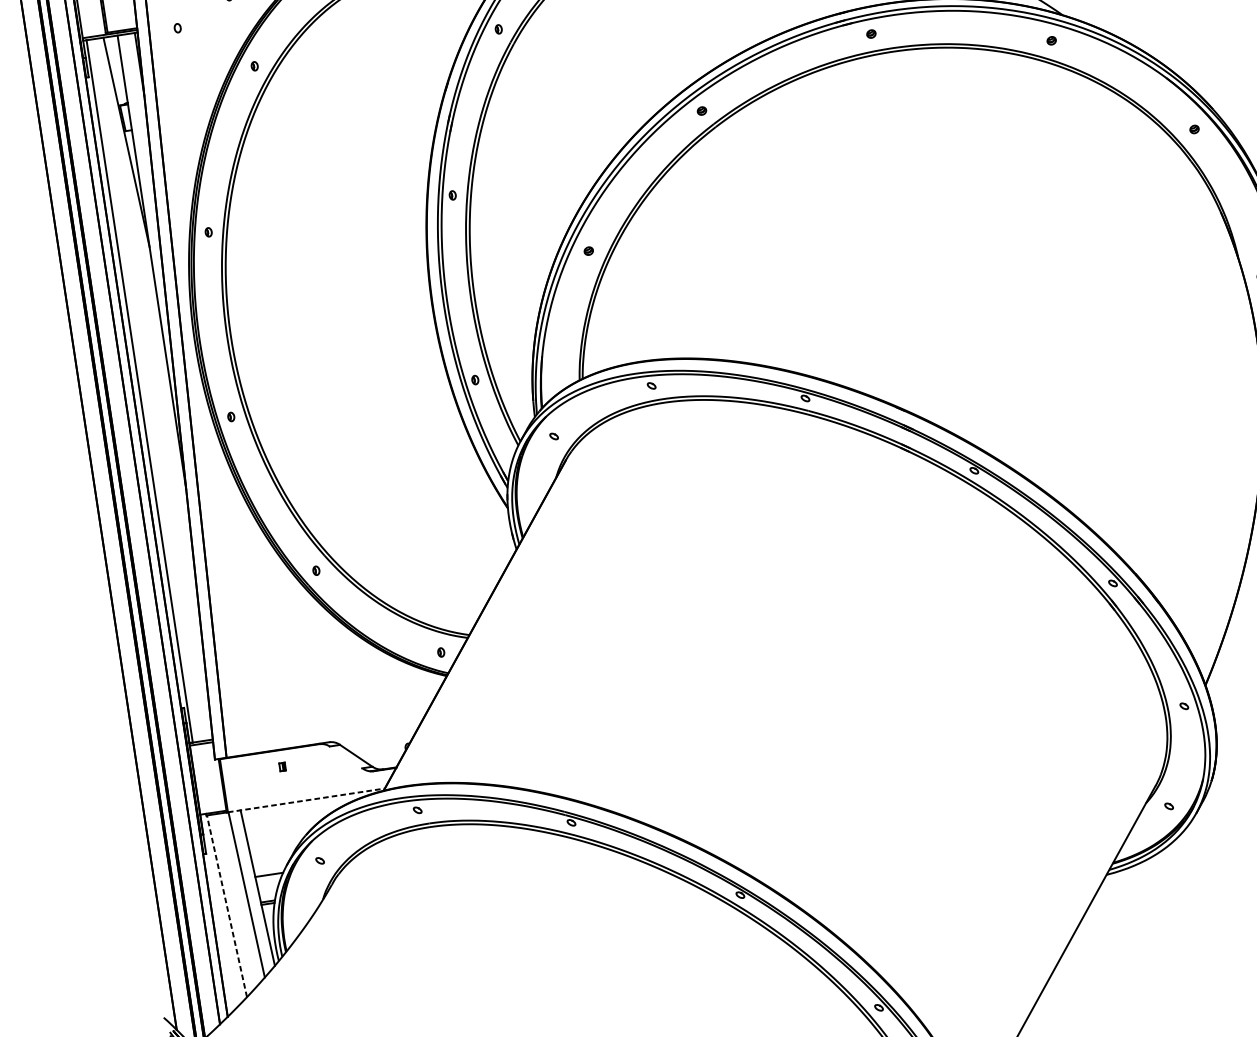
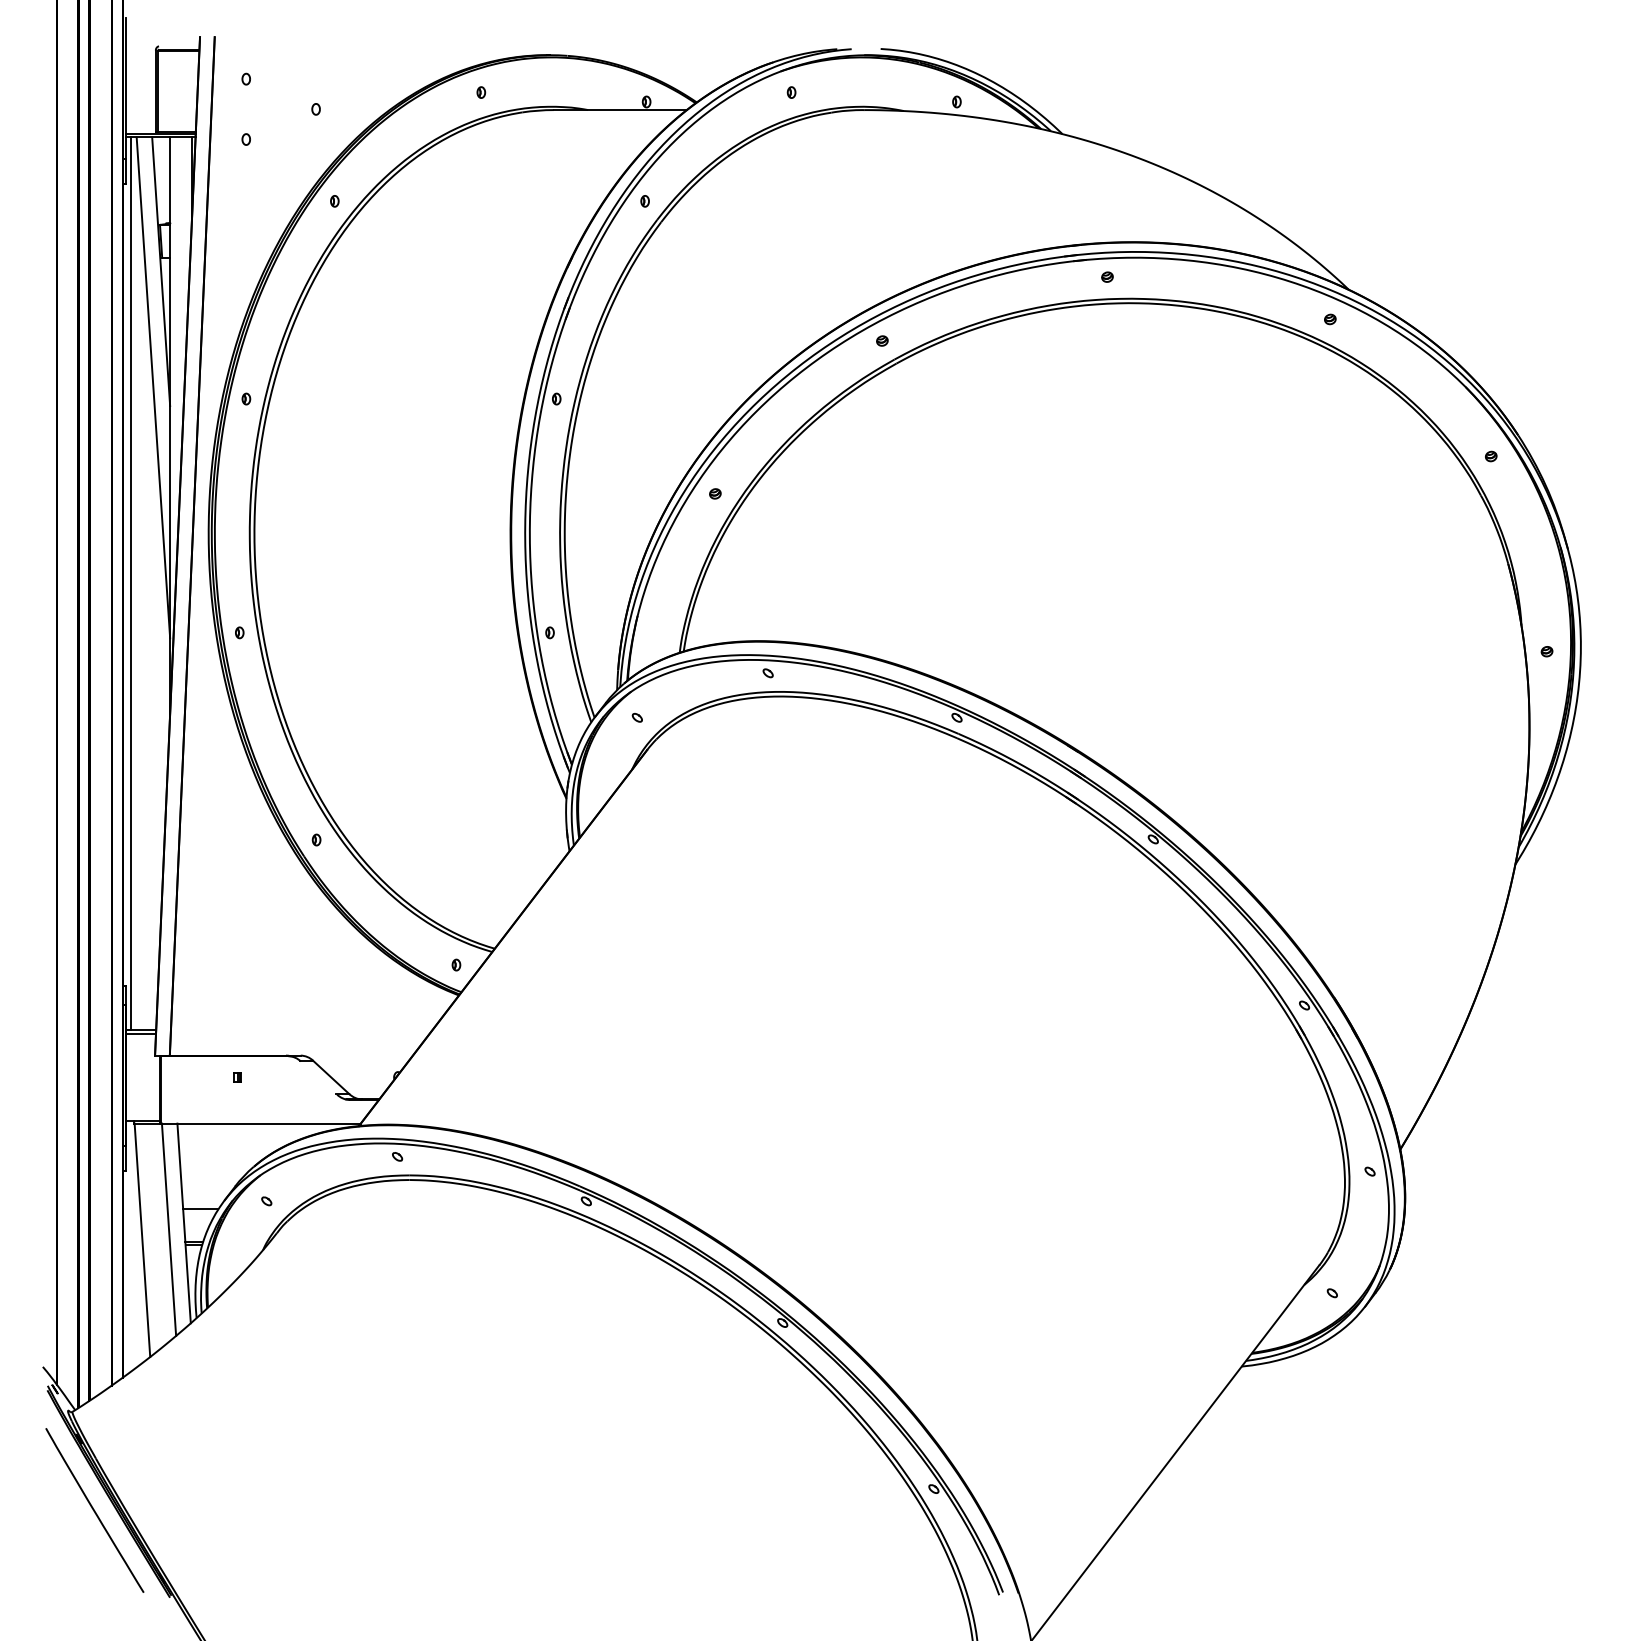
line: (134, 234) -> (153, 387), added
line: (306, 800) -> (261, 1123), dashed -> solid
line: (227, 906) -> (142, 1240), dashed -> solid

